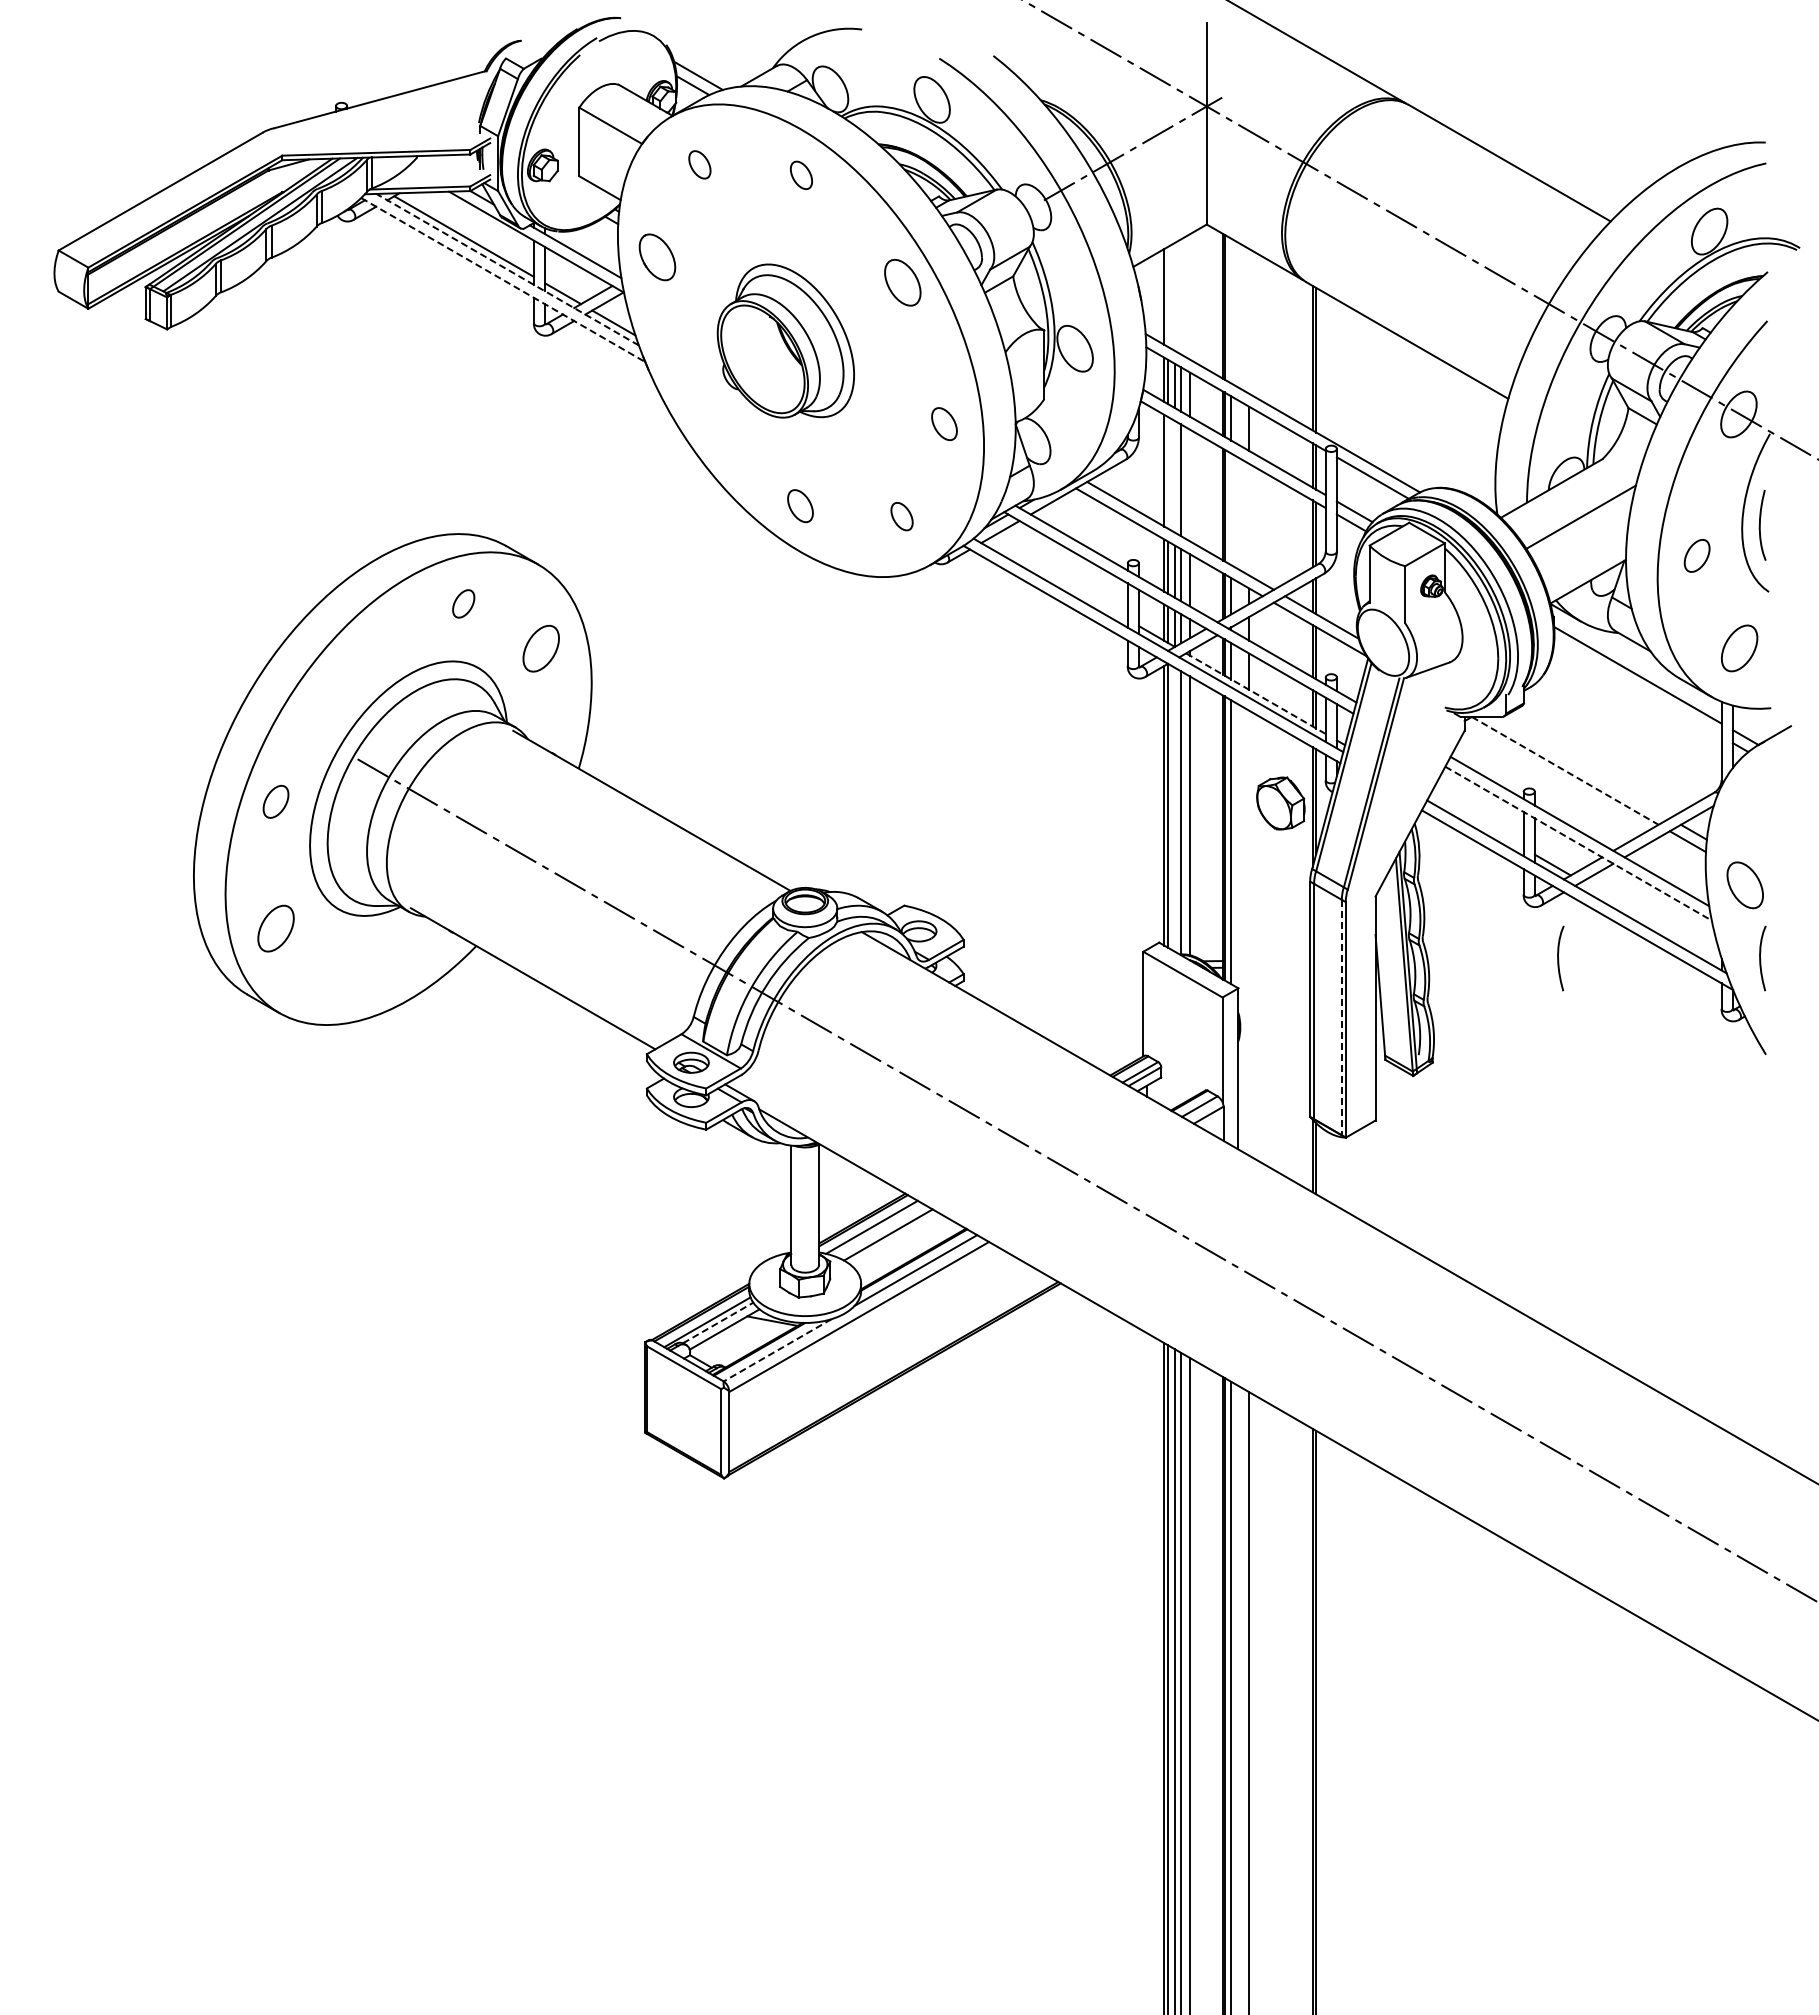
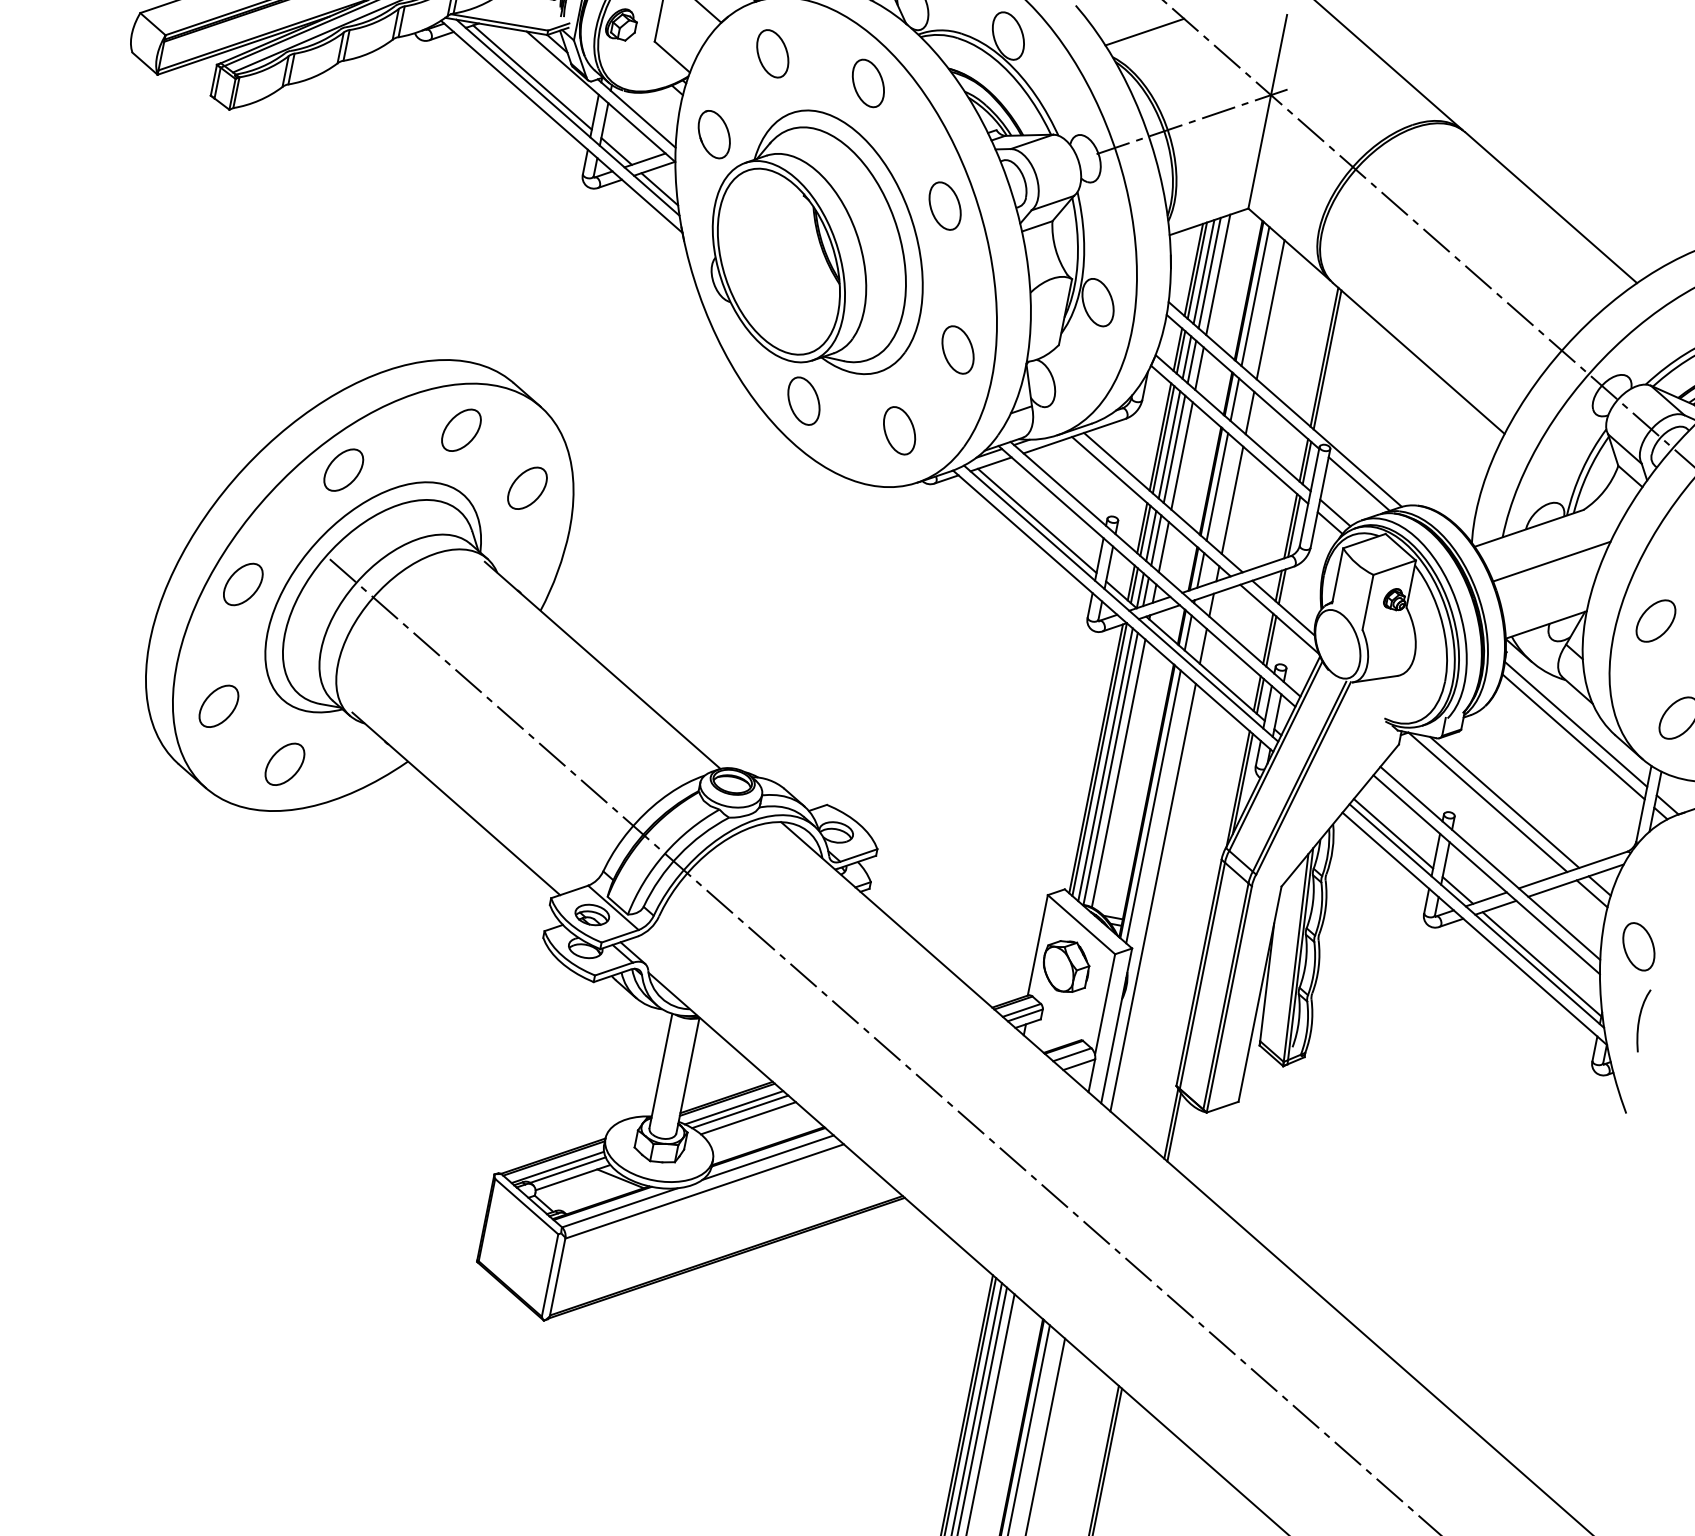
line: (1067, 68) -> (1144, 31), added
part: (699, 164) -> (772, 53), size x1.67
part: (801, 175) -> (868, 83), size x1.67
line: (507, 269) -> (567, 117), dashed -> solid
line: (503, 280) -> (561, 127), dashed -> solid
line: (1168, 296) -> (1197, 270), added
line: (1175, 296) -> (1204, 271), added
line: (1180, 296) -> (1209, 272), added
line: (1189, 296) -> (1217, 274), added
line: (1231, 310) -> (1255, 295), added
line: (1249, 321) -> (1270, 309), added
part: (785, 340) -> (821, 239), size x1.67
part: (944, 423) -> (958, 349), size x1.43
line: (1168, 472) -> (1164, 439), added
line: (1175, 476) -> (1169, 444), added
line: (1189, 485) -> (1181, 455), added
part: (800, 505) -> (804, 400), size x1.43
line: (1231, 509) -> (1217, 487), added
part: (901, 516) -> (899, 430), size x1.67
line: (1249, 519) -> (1232, 500), added
part: (1696, 555) -> (1655, 620), size x1.43
line: (1057, 579) -> (1036, 520), added
part: (463, 603) -> (461, 429), size x1.67
part: (353, 667) -> (343, 470), added
line: (1637, 688) -> (1573, 737), added
line: (1255, 693) -> (1205, 668), dashed -> solid
line: (1581, 767) -> (1504, 802), added
line: (1565, 770) -> (1488, 801), dashed -> solid
part: (275, 801) -> (242, 584), size x1.43
part: (1280, 803) -> (1065, 966), moved
line: (1175, 809) -> (1106, 764), added
line: (1476, 821) -> (1392, 833), added
line: (1578, 843) -> (1486, 874), dashed -> solid
line: (1651, 921) -> (1541, 963), added
line: (1249, 932) -> (1153, 896), added
curve: (1559, 959) -> (1446, 982), removed
part: (353, 973) -> (284, 764), added
line: (1341, 1017) -> (1225, 996), dashed -> solid
line: (878, 1230) -> (739, 1112), added
line: (718, 1322) -> (568, 1169), dashed -> solid
line: (777, 1350) -> (619, 1207), dashed -> solid

